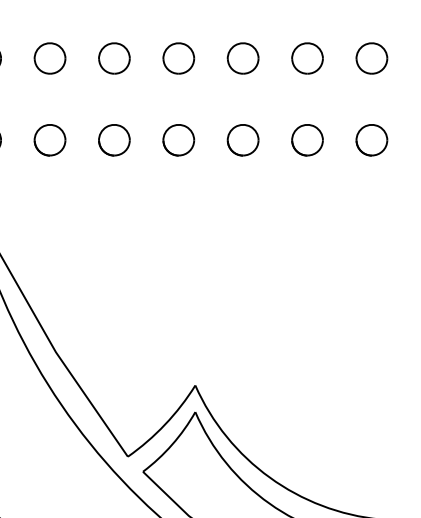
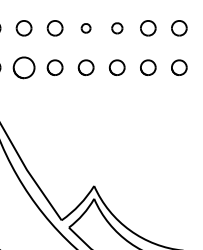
part: (177, 58) -> (85, 28), size x0.6
part: (243, 58) -> (117, 28), size x0.7
part: (48, 139) -> (23, 67), size x1.4

